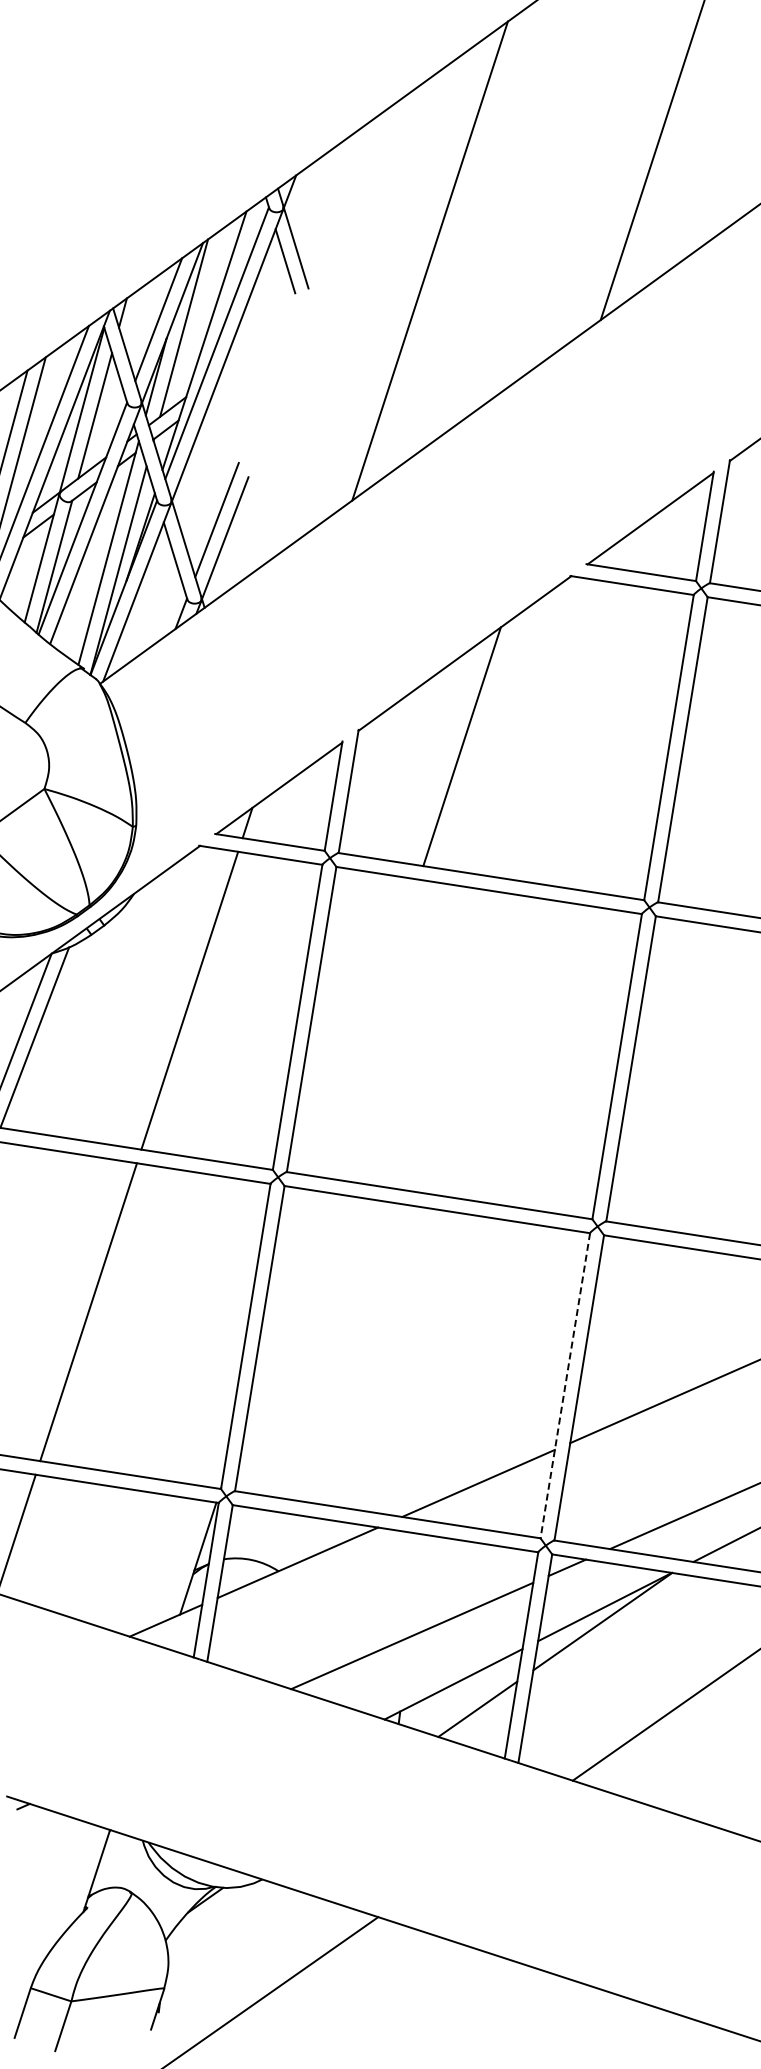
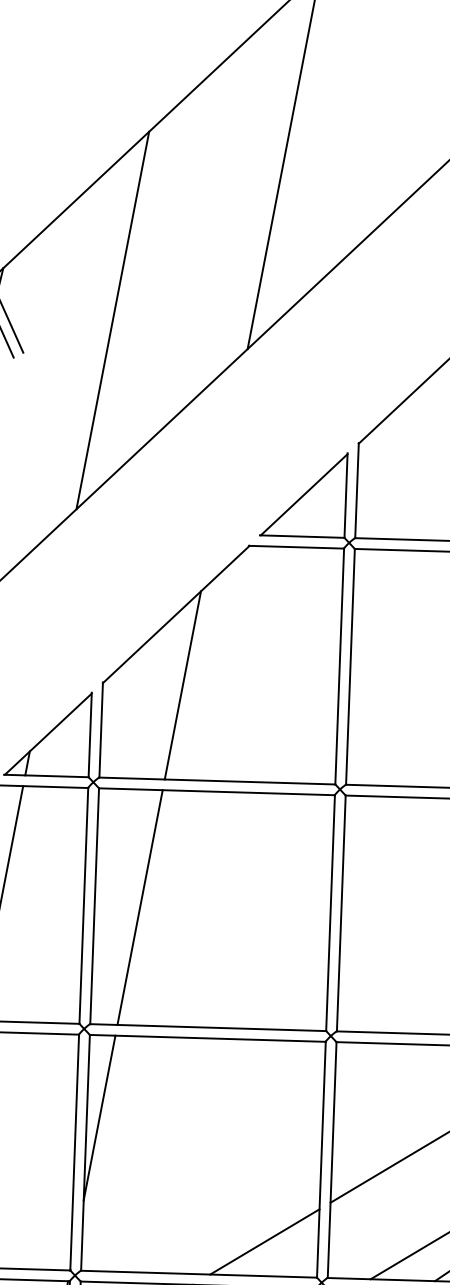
line: (370, 1028) -> (140, 907), added
line: (283, 1295) -> (99, 1117), added
line: (565, 1385) -> (321, 1159), dashed -> solid

